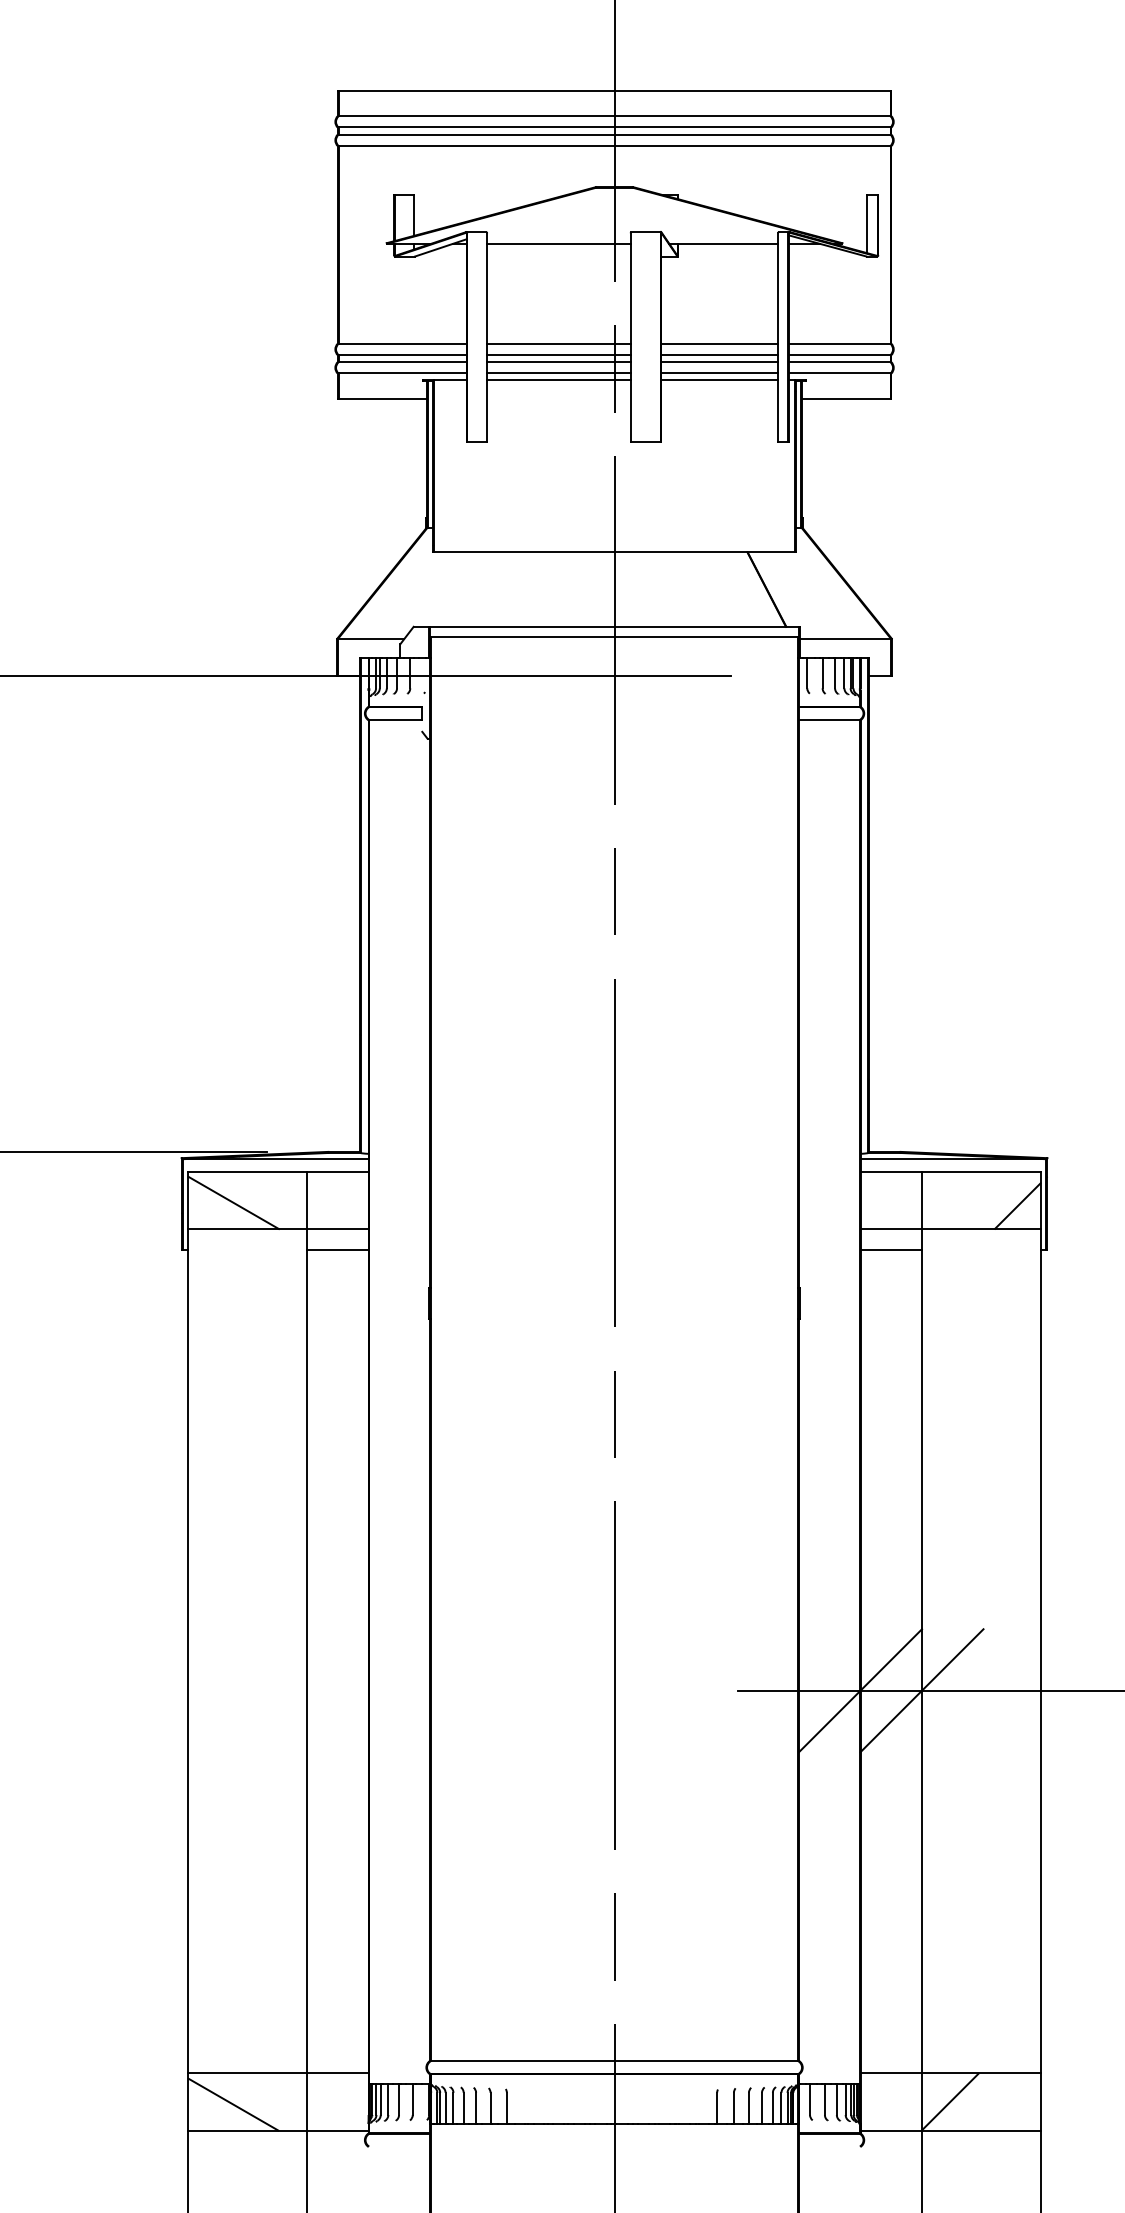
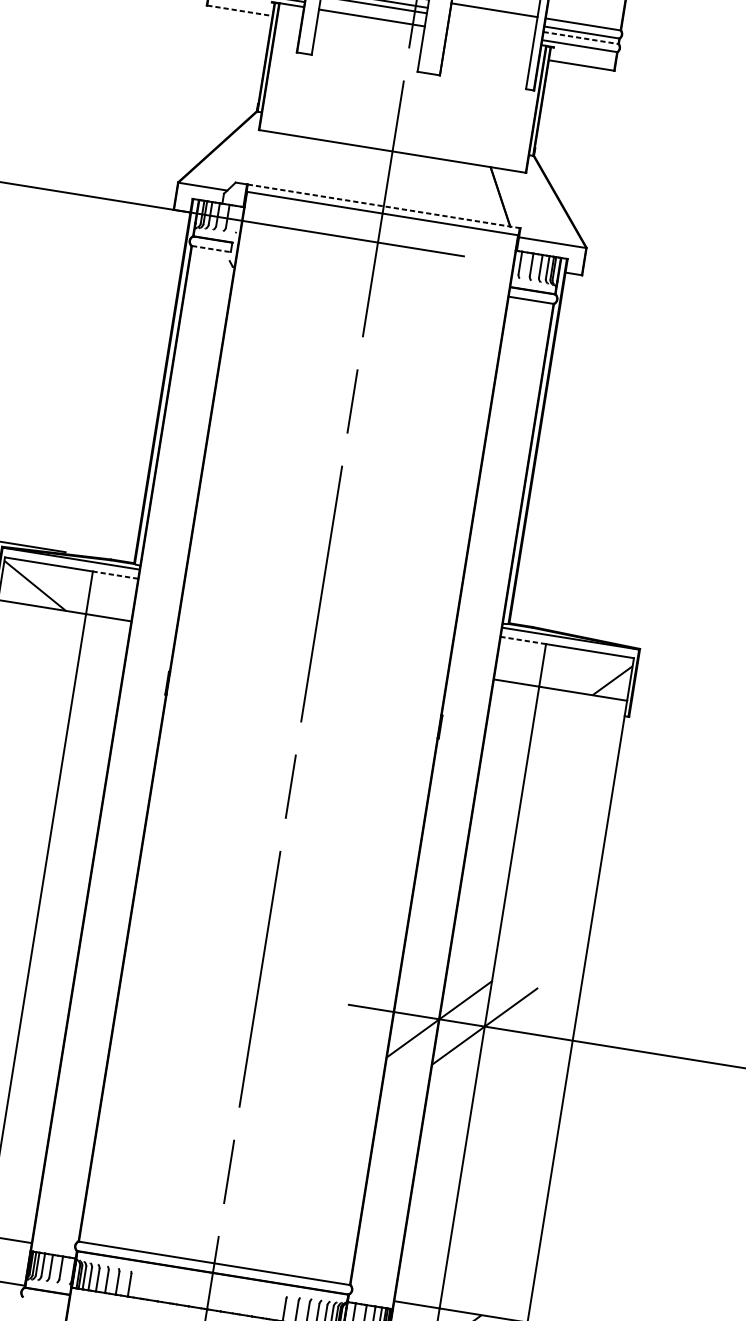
line: (719, 354) -> (493, 18), removed
line: (719, 362) -> (492, 23), removed
line: (839, 362) -> (580, 38), solid -> dashed
line: (558, 373) -> (372, 13), removed
line: (719, 373) -> (491, 32), removed
line: (719, 380) -> (490, 37), removed
line: (383, 398) -> (240, 10), solid -> dashed
line: (615, 626) -> (384, 206), solid -> dashed
line: (395, 719) -> (211, 248), solid -> dashed
line: (337, 1171) -> (115, 574), solid -> dashed
line: (891, 1171) -> (523, 640), solid -> dashed
line: (337, 1250) -> (106, 633), removed
line: (891, 1250) -> (514, 698), removed

